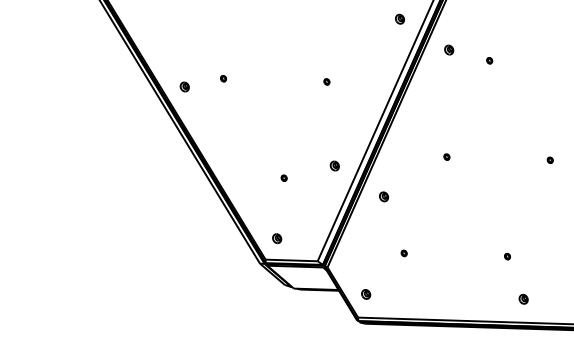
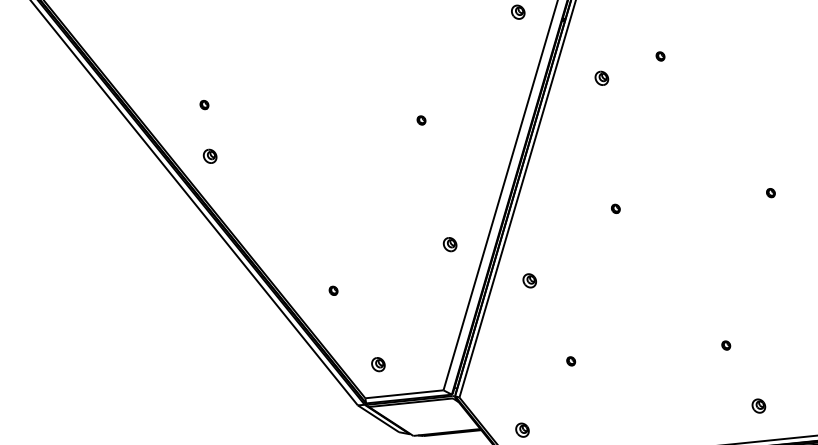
part: (449, 49) -> (602, 77), moved
part: (223, 78) -> (204, 104), moved
part: (283, 177) -> (332, 289), moved

